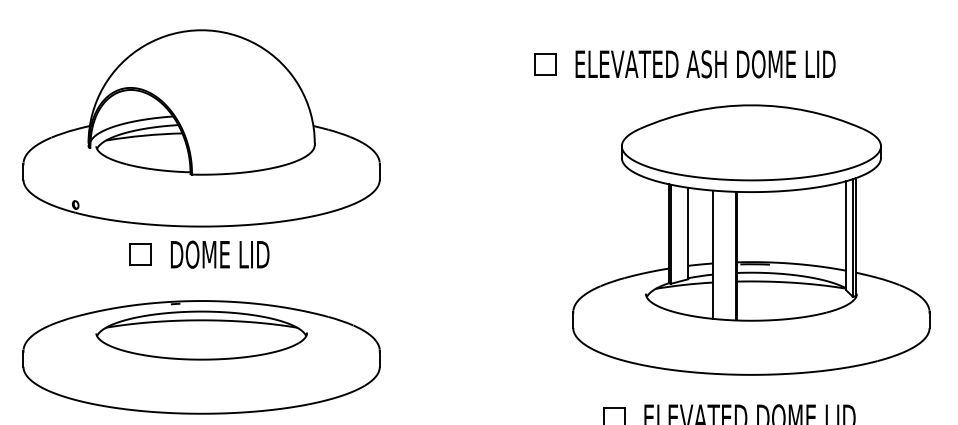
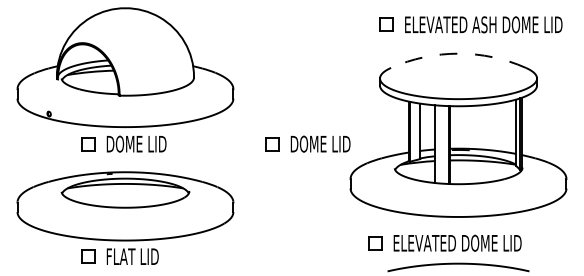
part: (683, 63) -> (470, 24), moved
arc: (751, 105) -> (458, 53), solid -> dashed
part: (502, 253) -> (307, 143), added

